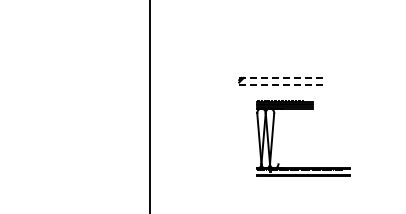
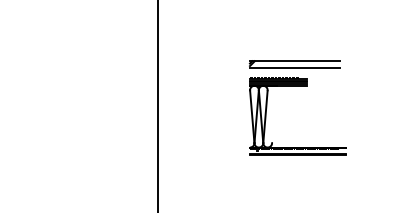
line: (283, 77) -> (295, 60), dashed -> solid
line: (283, 84) -> (295, 68), dashed -> solid
part: (303, 109) -> (297, 86), moved

